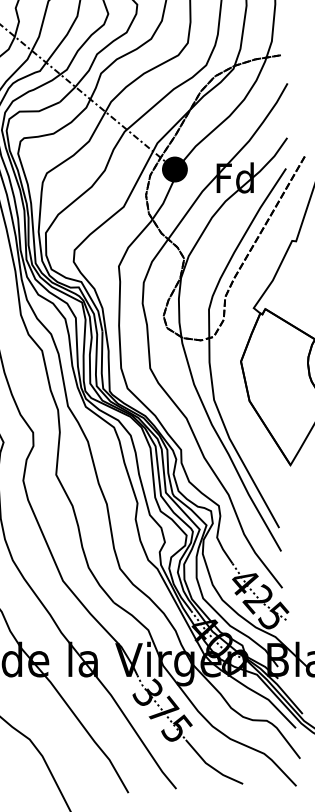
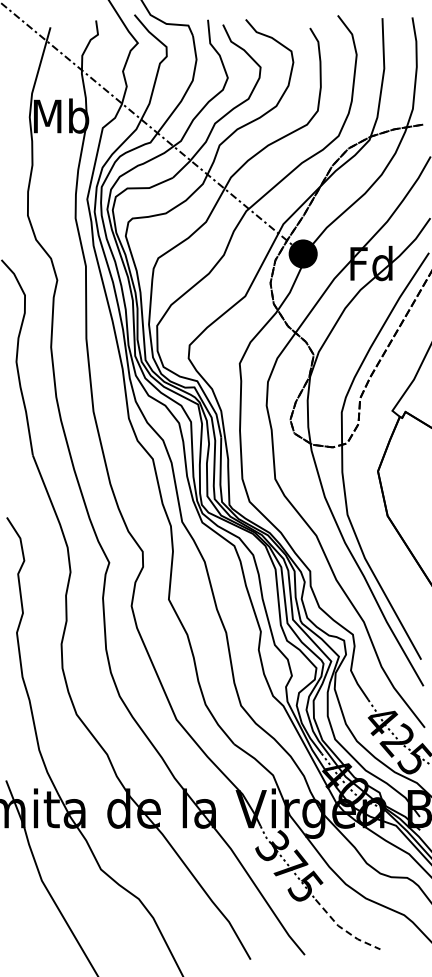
line: (210, 766) -> (343, 929), solid -> dashed

